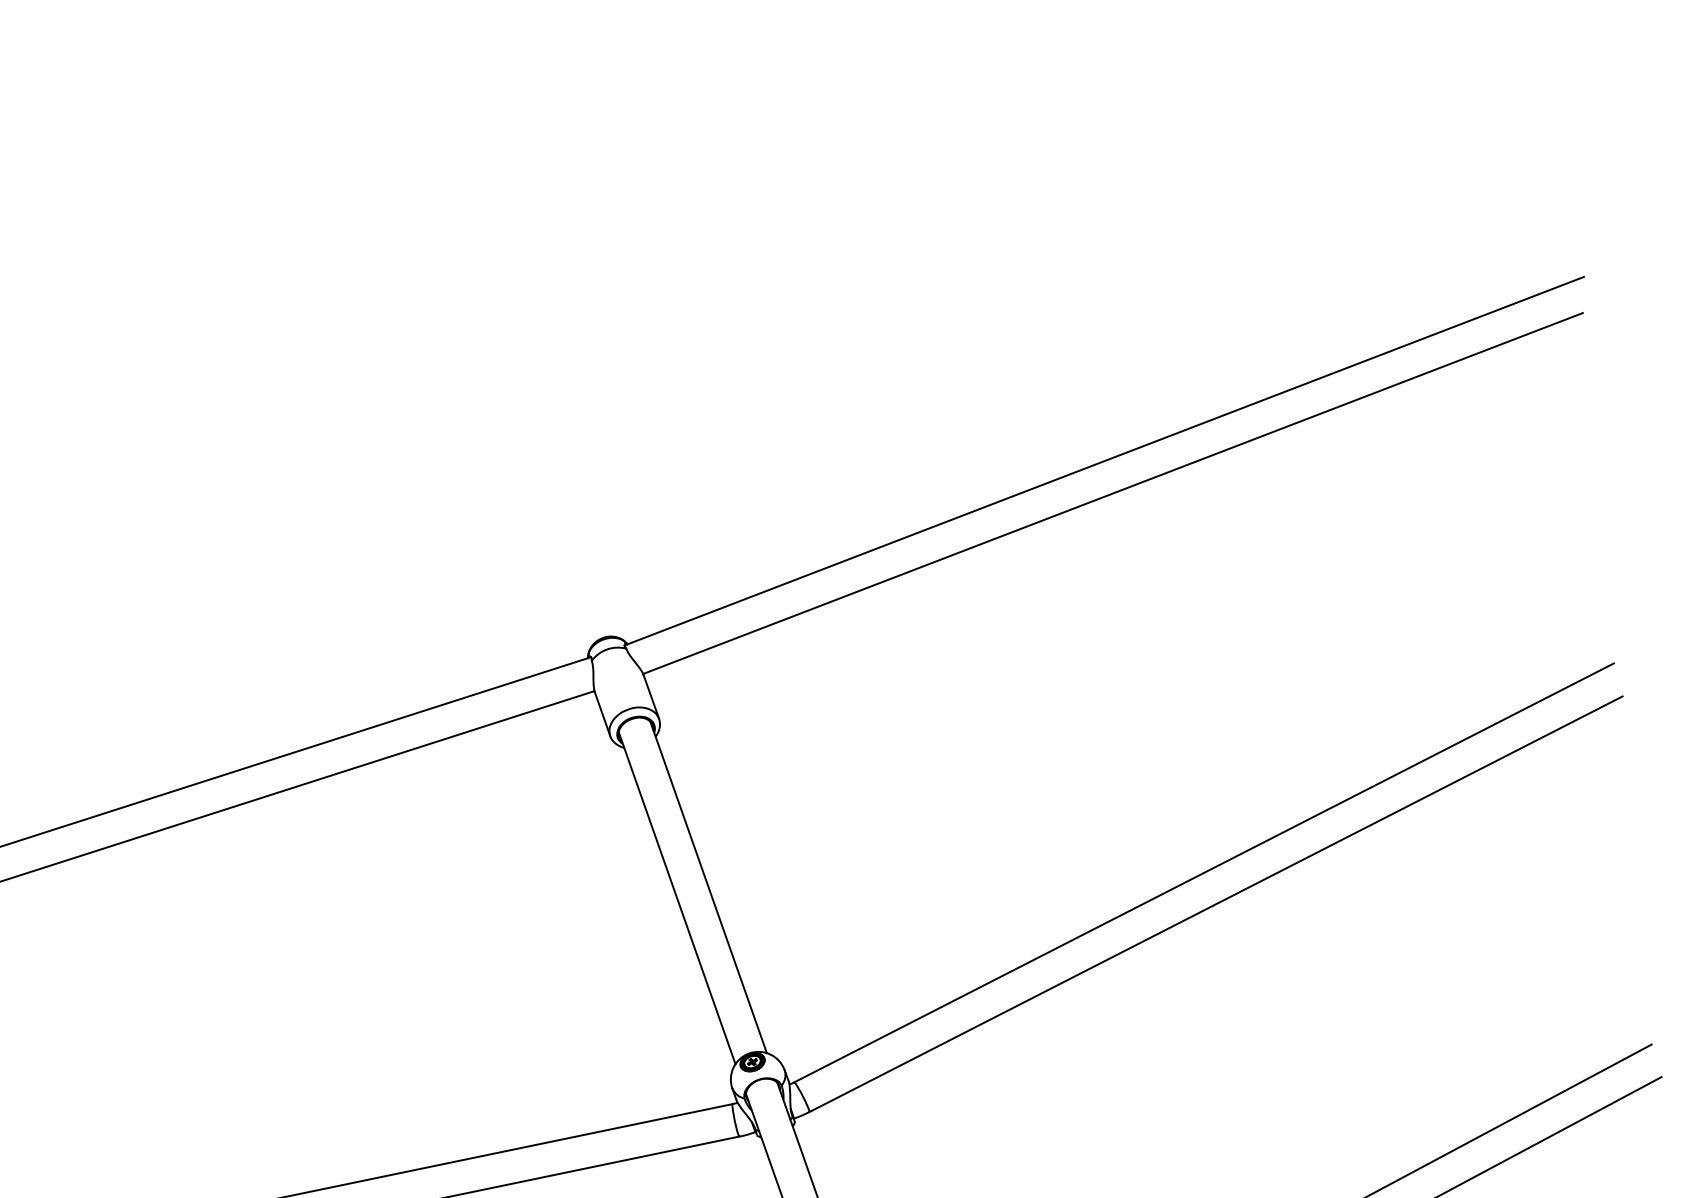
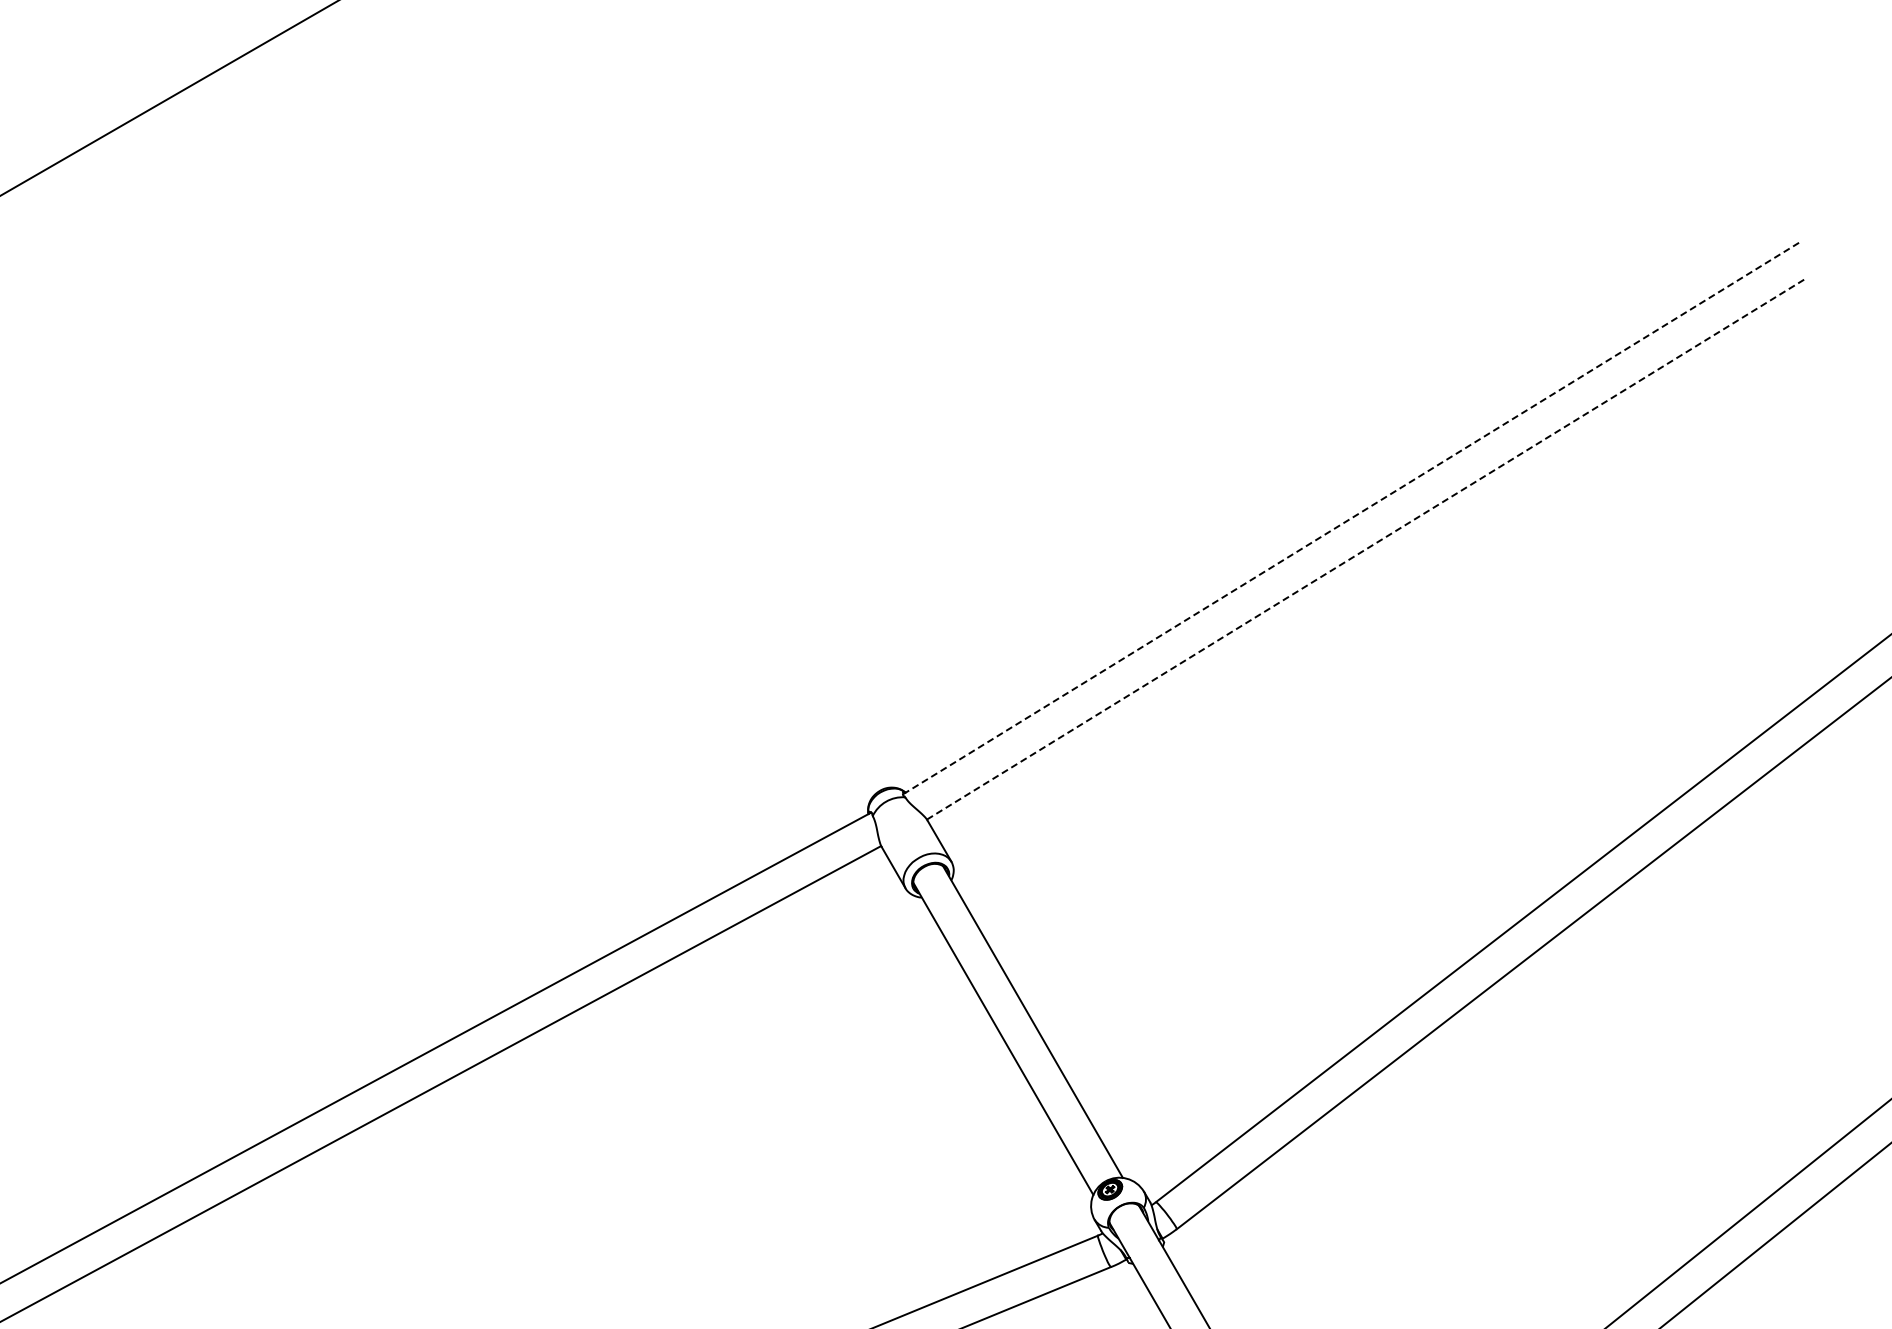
line: (1103, 461) -> (1350, 518), solid -> dashed
line: (1113, 493) -> (1366, 549), solid -> dashed

